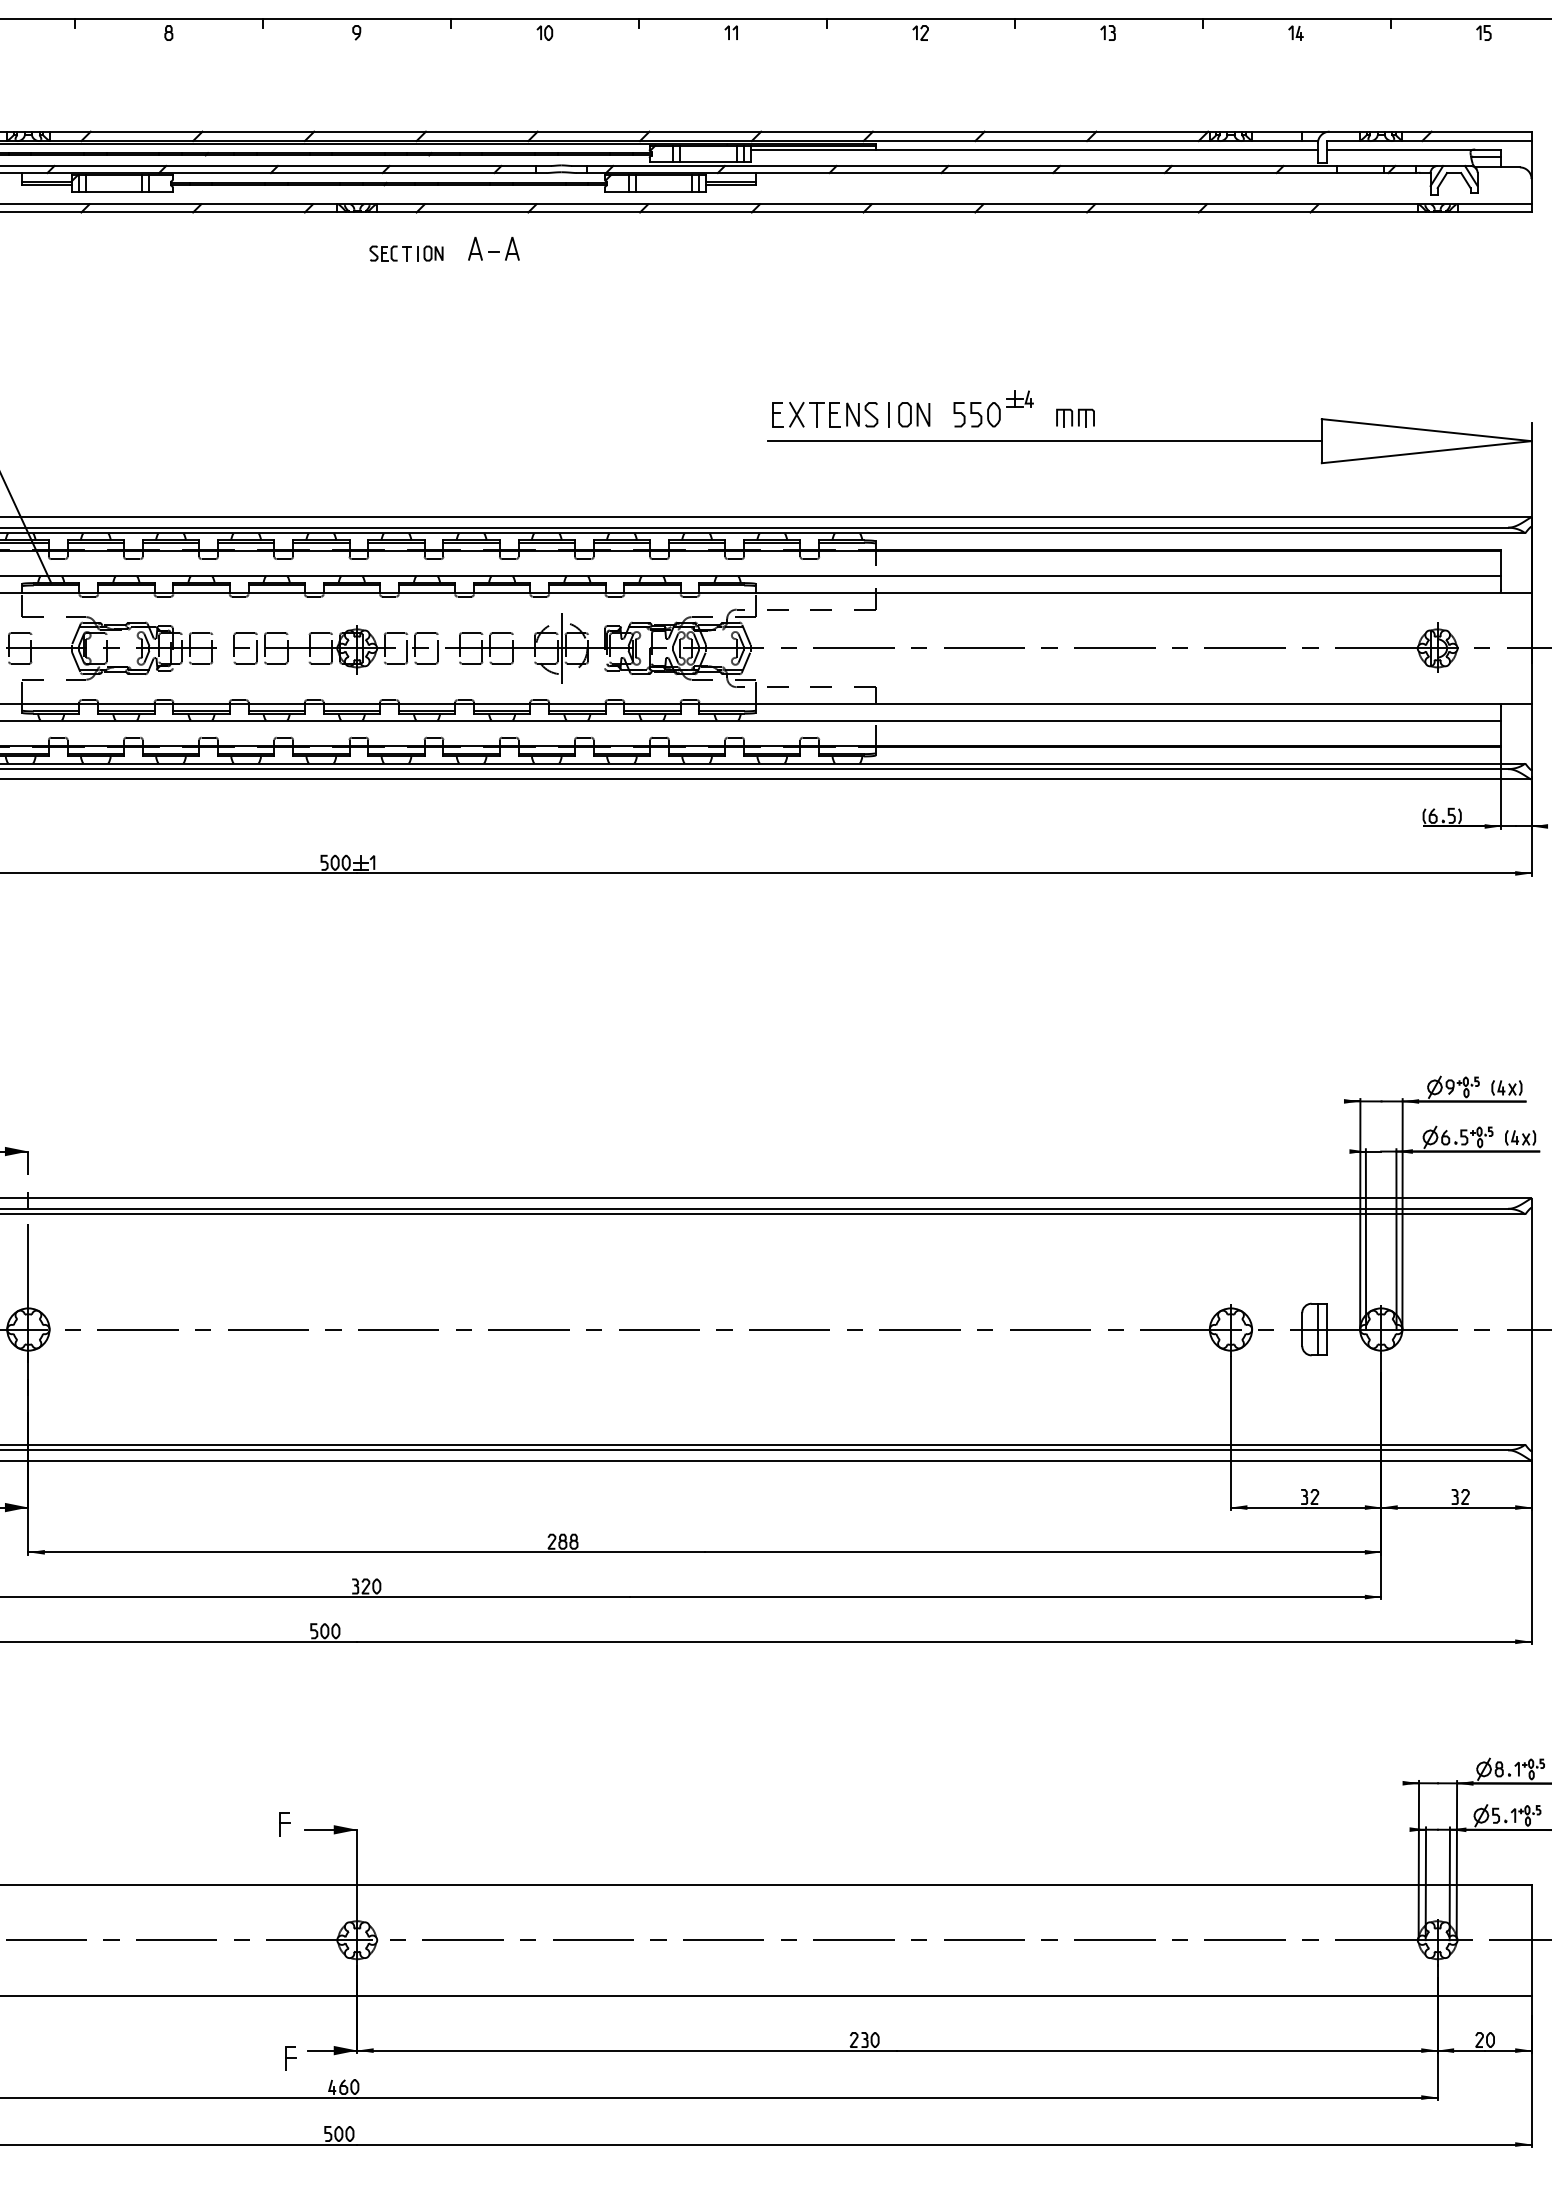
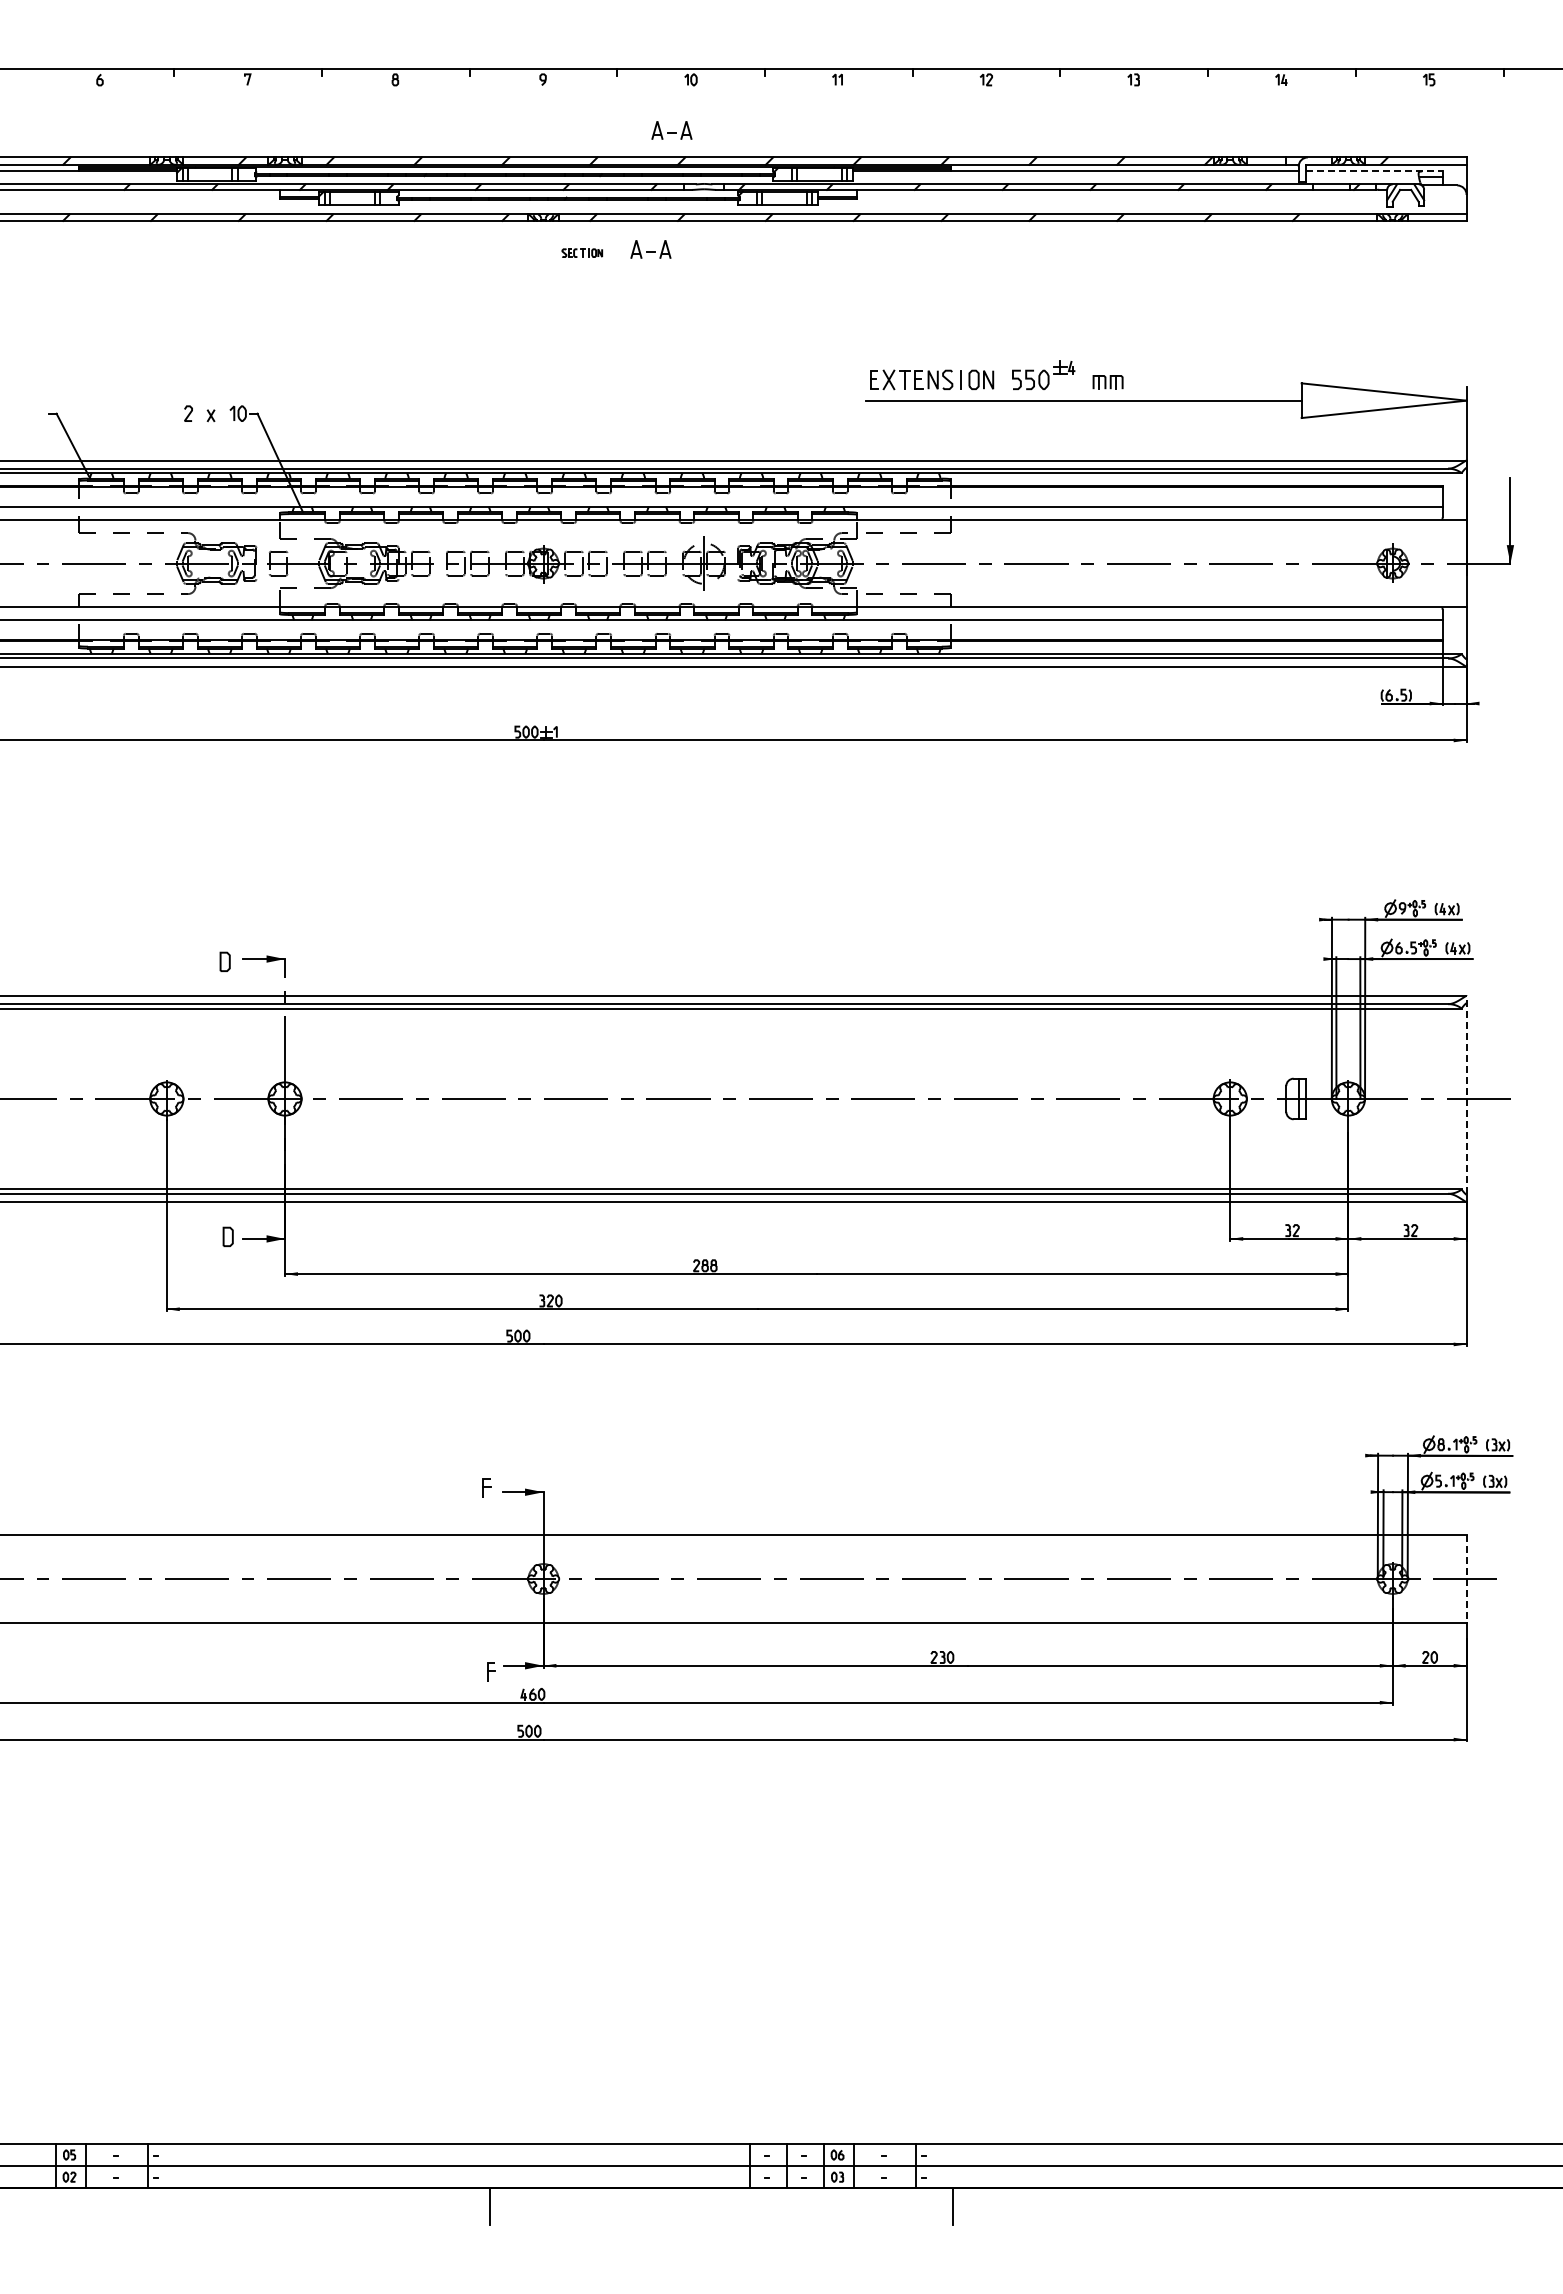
part: (520, 97) -> (671, 130), added
line: (1414, 149) -> (1374, 171), solid -> dashed
part: (406, 252) -> (582, 252), size x0.7
line: (1531, 1323) -> (1466, 1094), solid -> dashed
line: (1531, 1940) -> (1466, 1579), solid -> dashed

